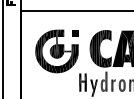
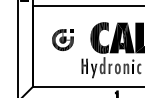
part: (56, 50) -> (62, 39), size x0.6

